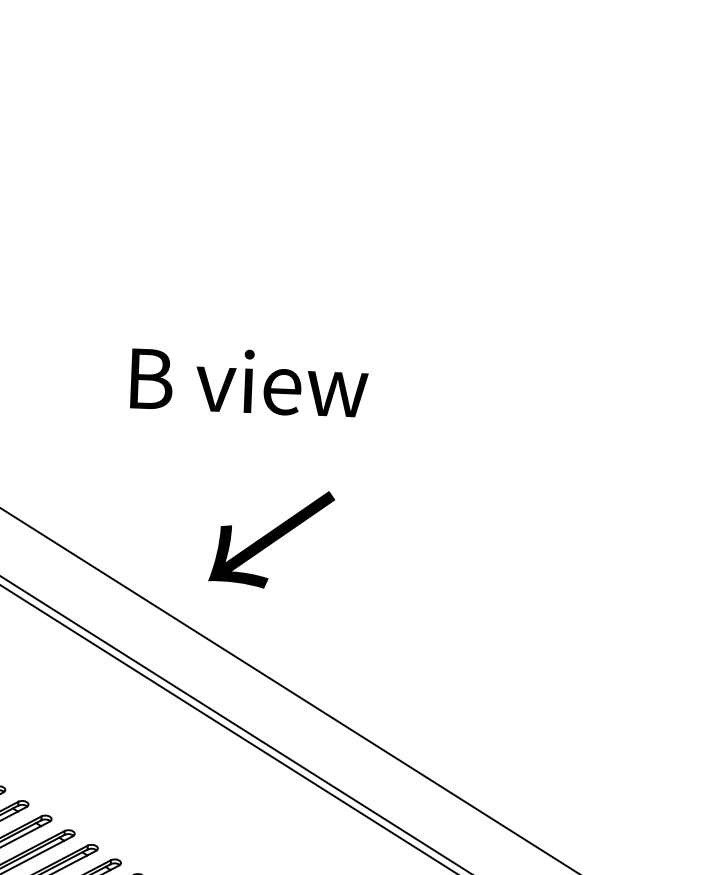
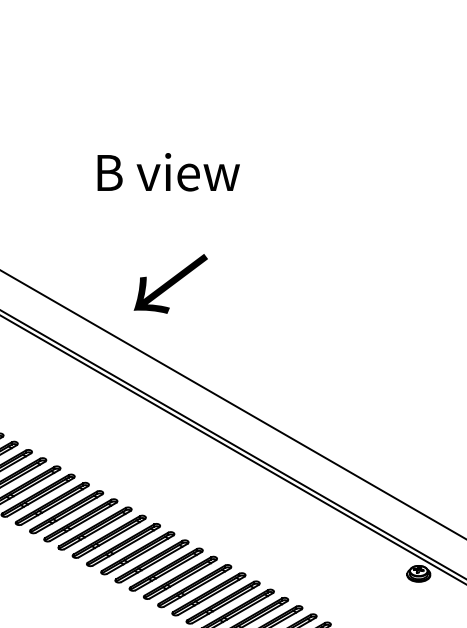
text: (249, 382) -> (168, 172), moved
text: (271, 538) -> (170, 283), moved

